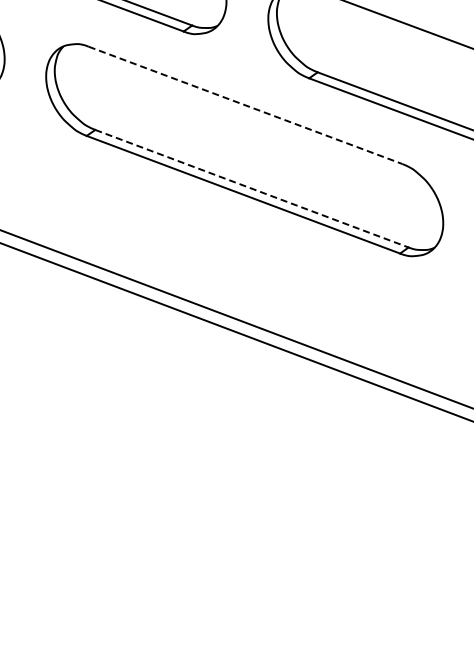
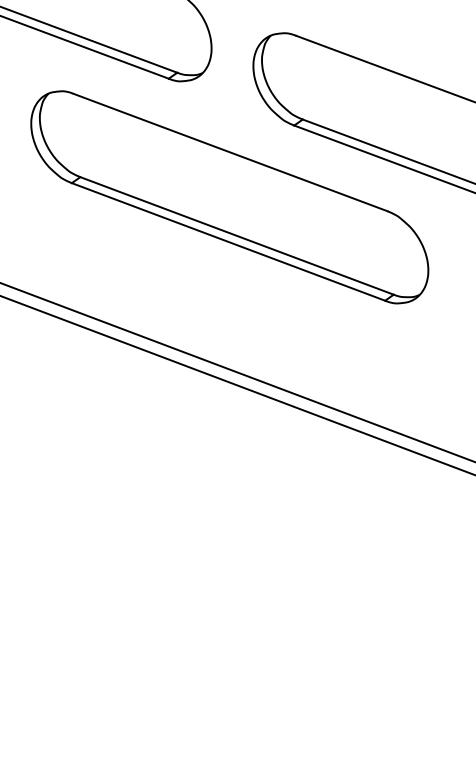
line: (246, 105) -> (231, 152), dashed -> solid
line: (252, 189) -> (237, 236), dashed -> solid

